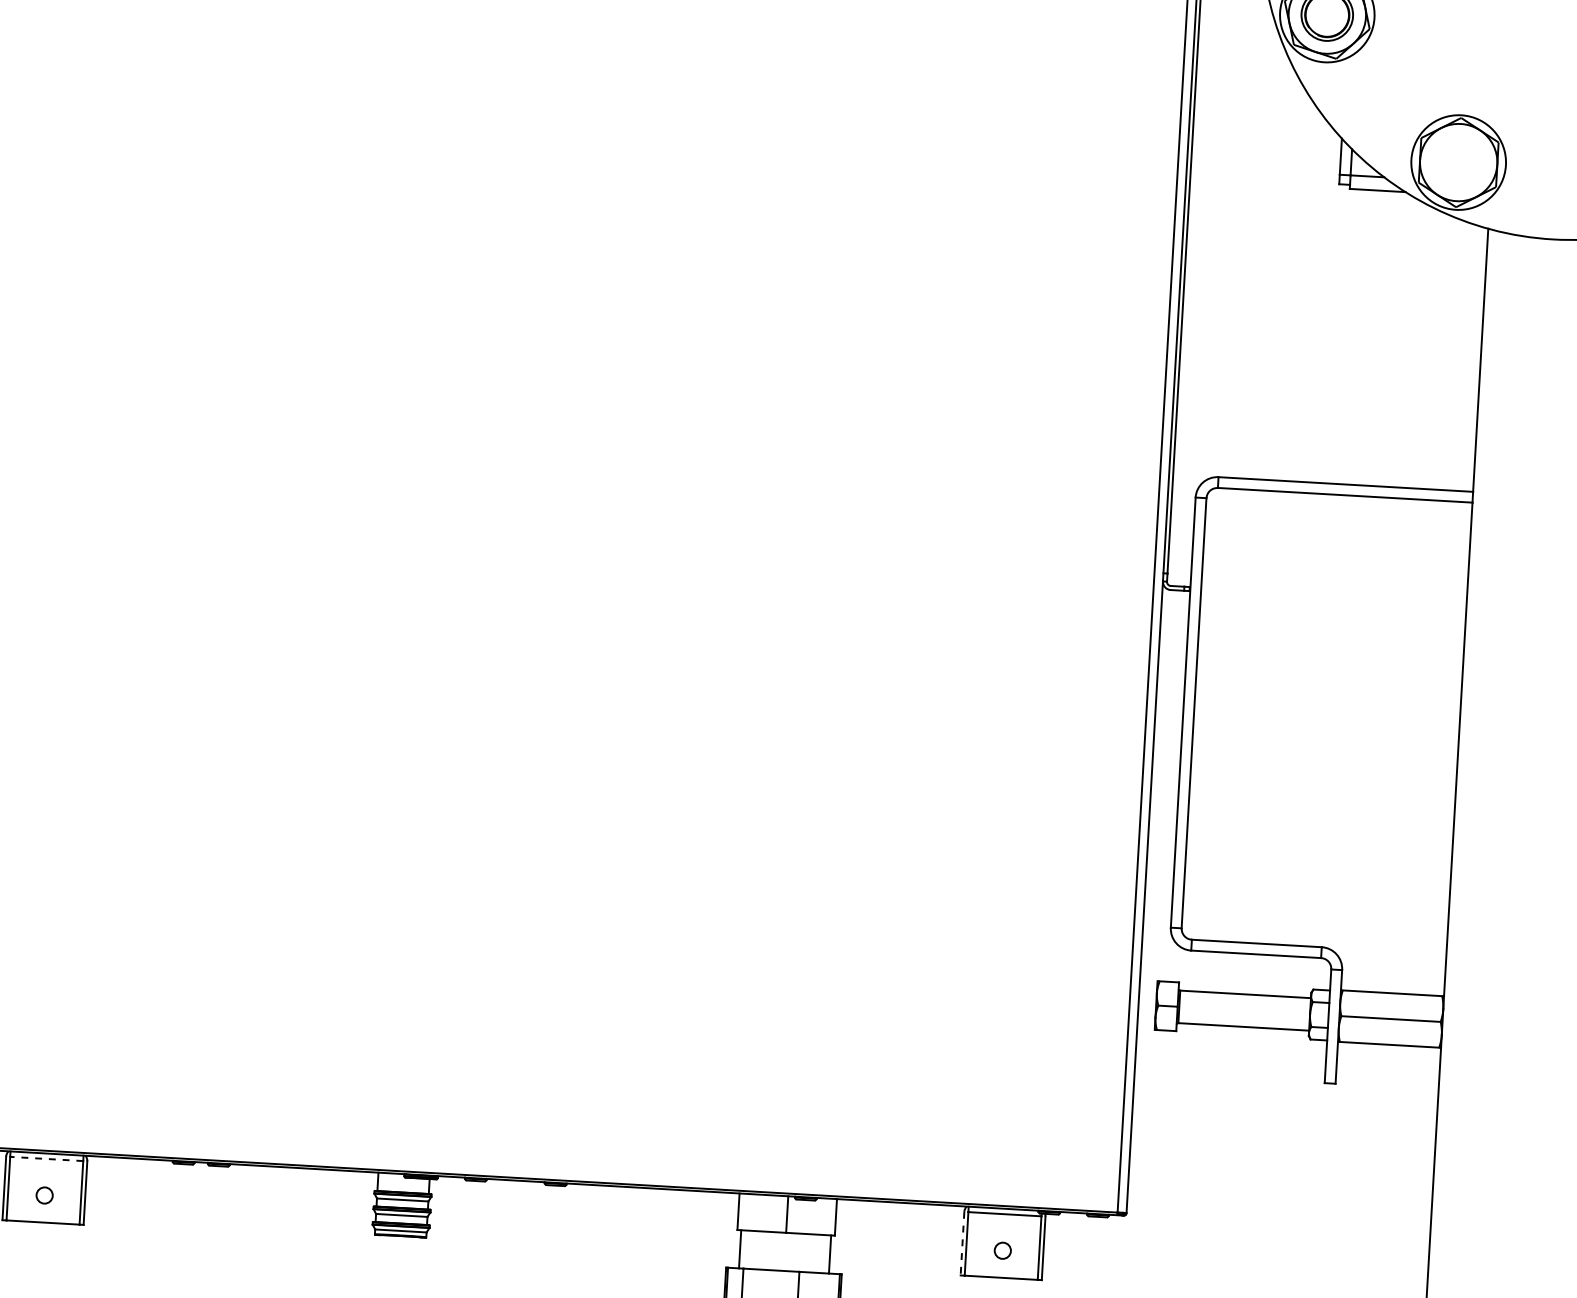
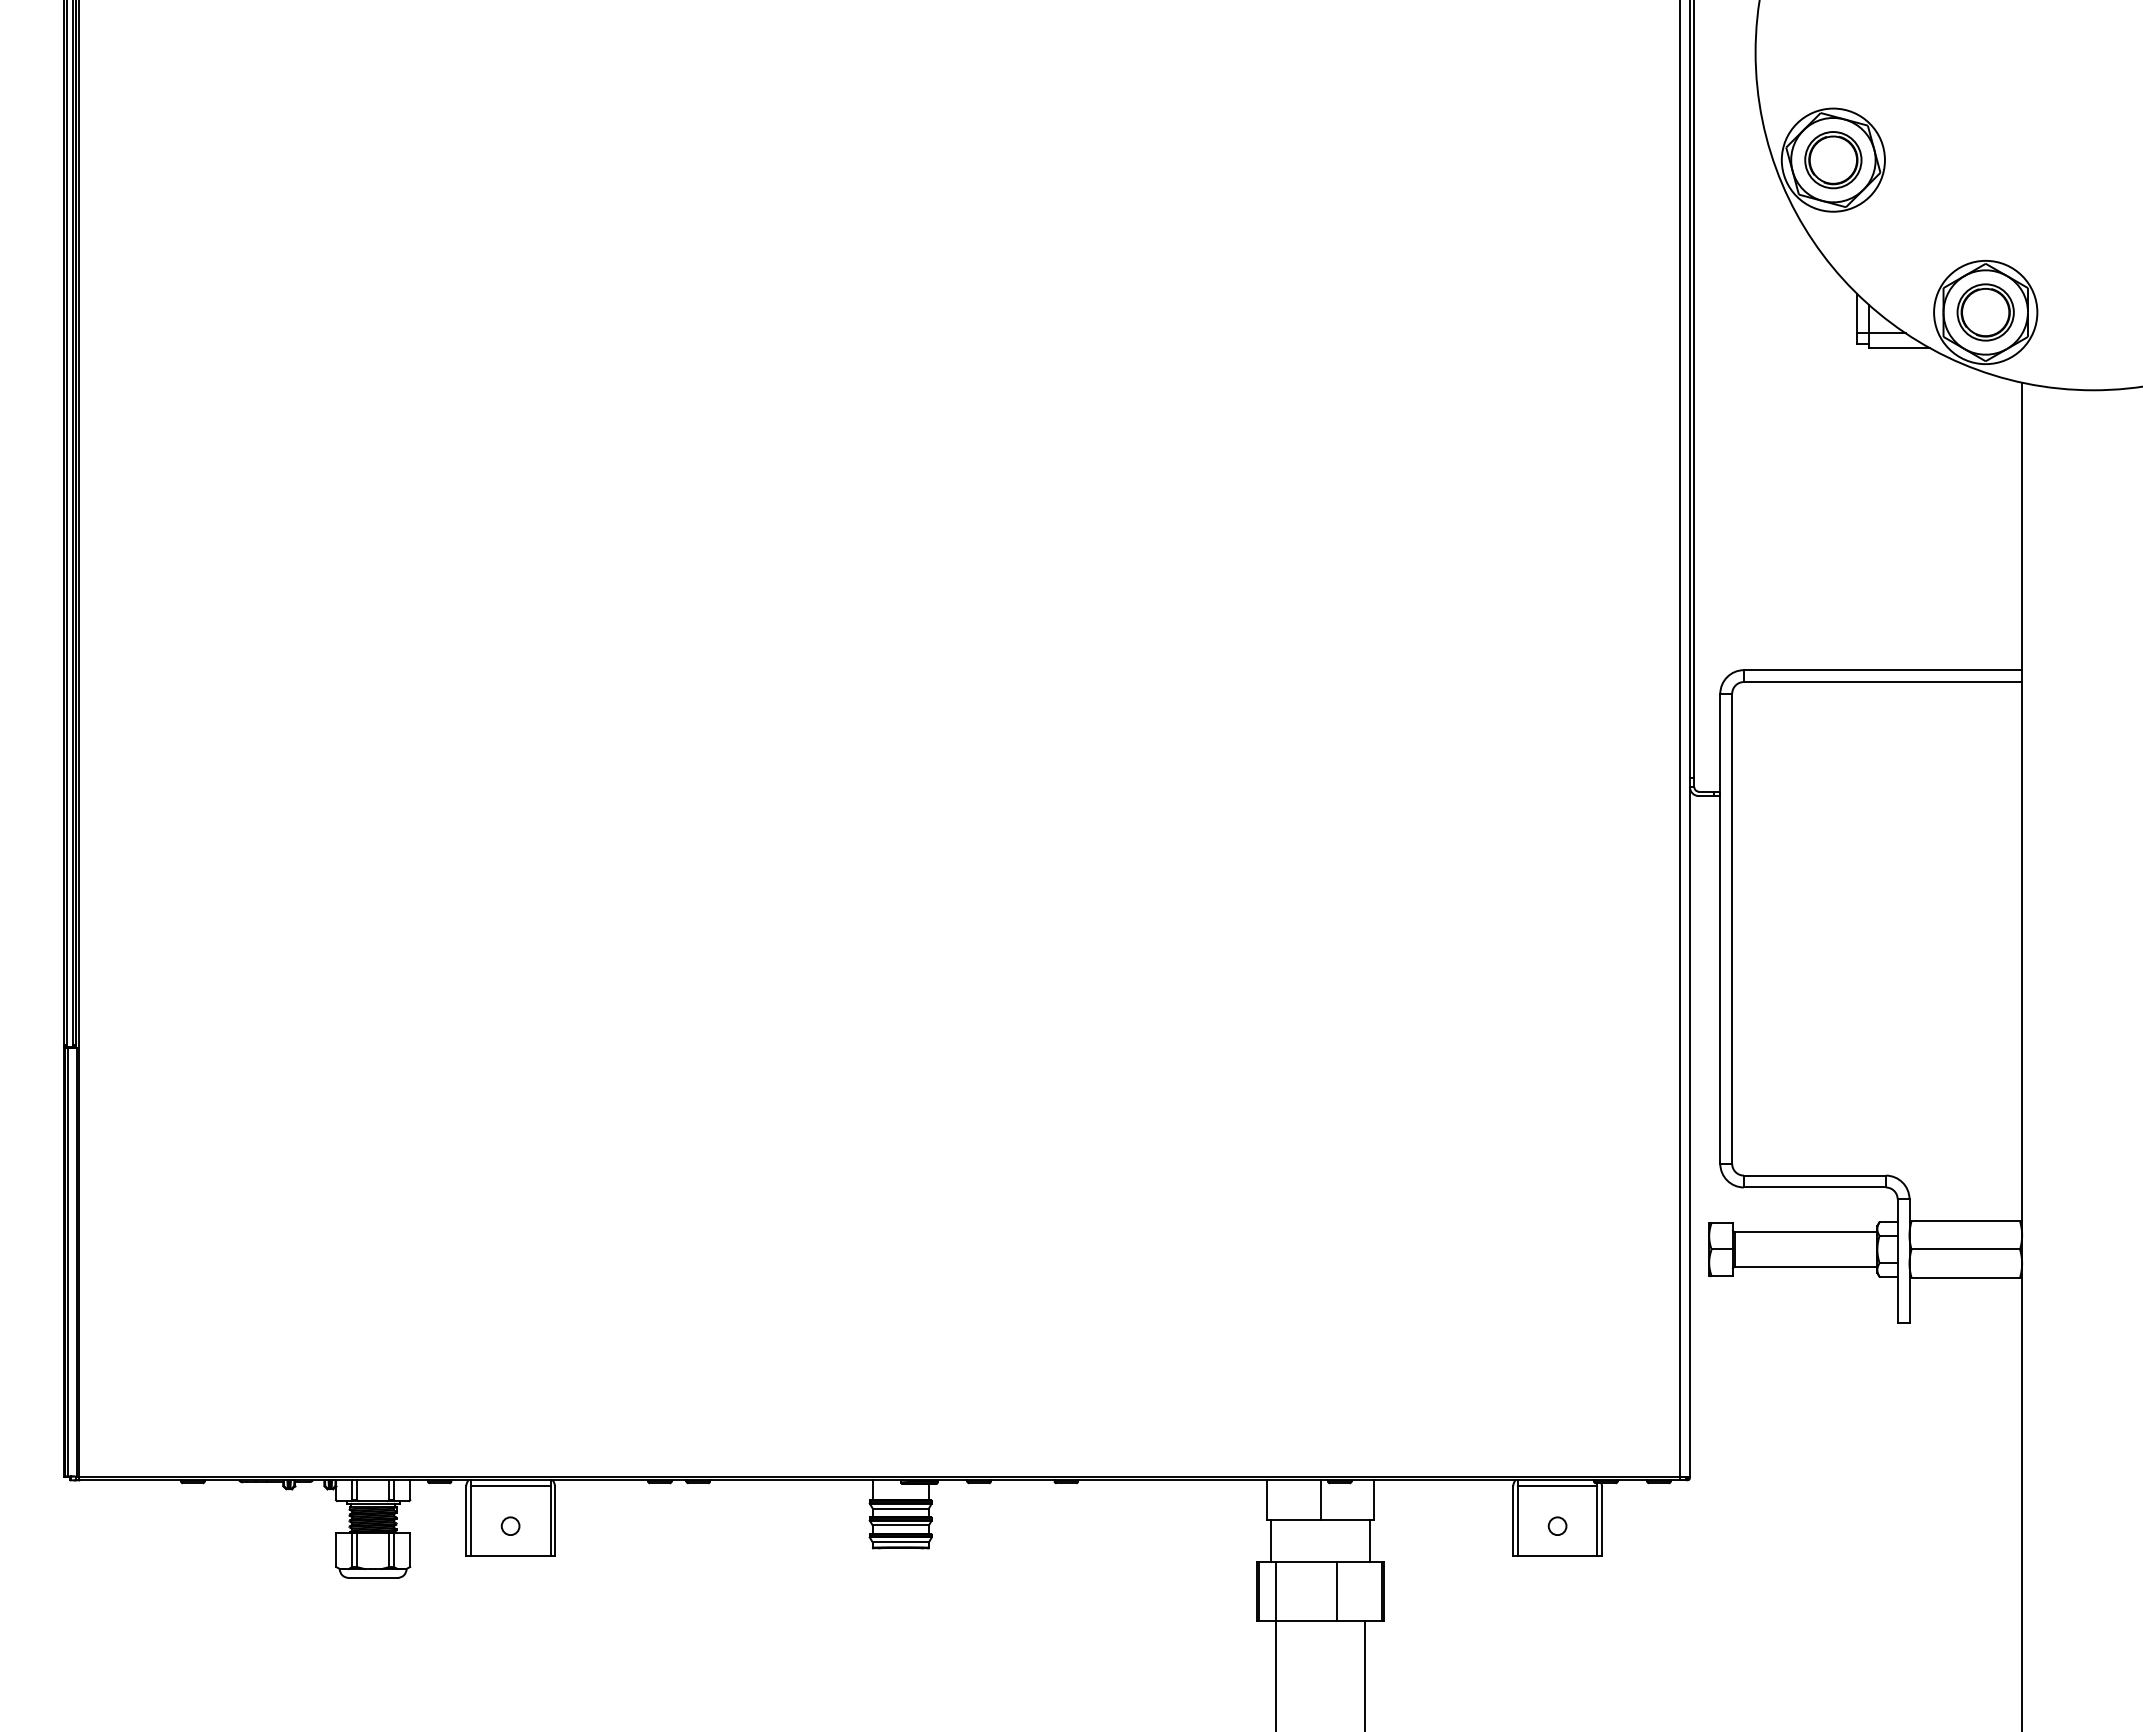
part: (1458, 162) -> (1985, 312), added
line: (46, 1159) -> (510, 1486), dashed -> solid
line: (962, 1244) -> (1513, 1521), dashed -> solid

